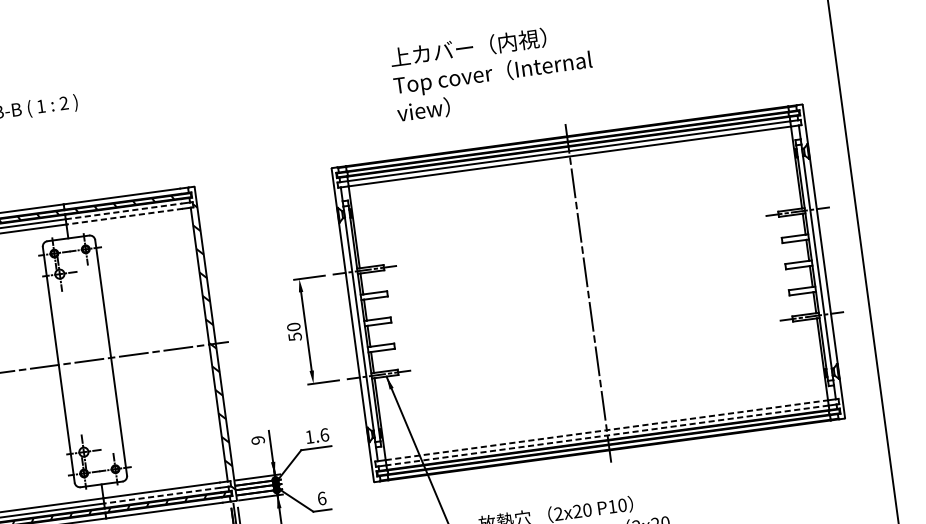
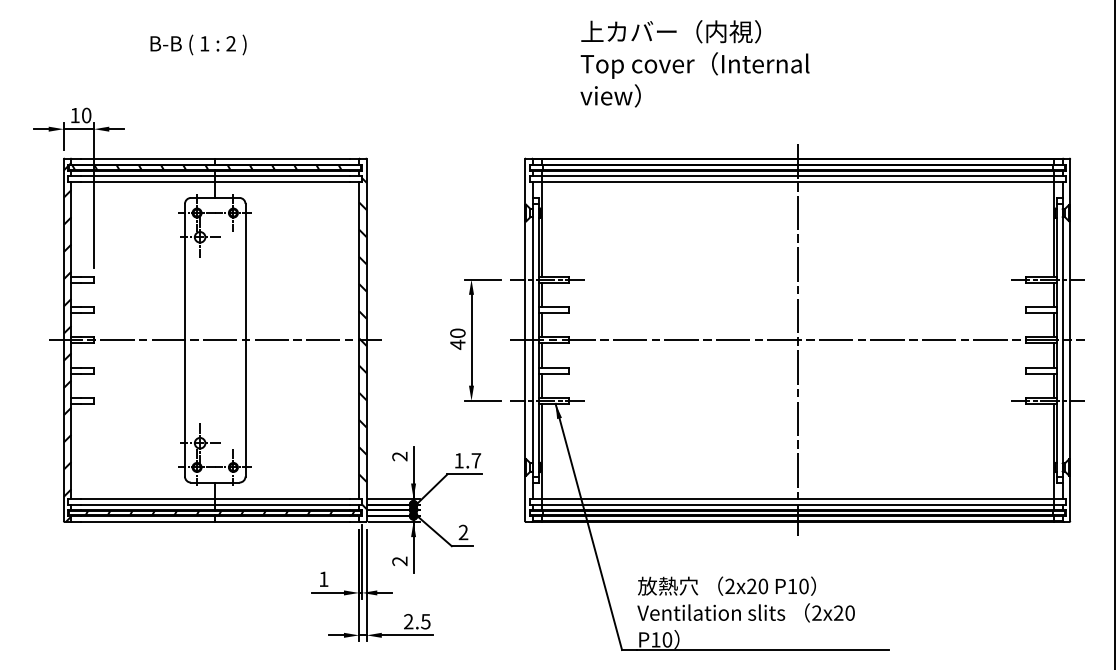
text: (492, 72) -> (694, 63), moved
line: (124, 211) -> (283, 175), dashed -> solid
line: (124, 216) -> (282, 181), dashed -> solid
line: (588, 293) -> (797, 340), added
text: (294, 336) -> (457, 344), 50 -> 40
line: (606, 430) -> (797, 498), dashed -> solid
text: (324, 434) -> (476, 460), 1.6 -> 1.7
line: (607, 435) -> (797, 504), dashed -> solid
text: (257, 440) -> (399, 456), 9 -> 2
line: (162, 495) -> (282, 504), dashed -> solid
text: (321, 498) -> (463, 532), 6 -> 2

